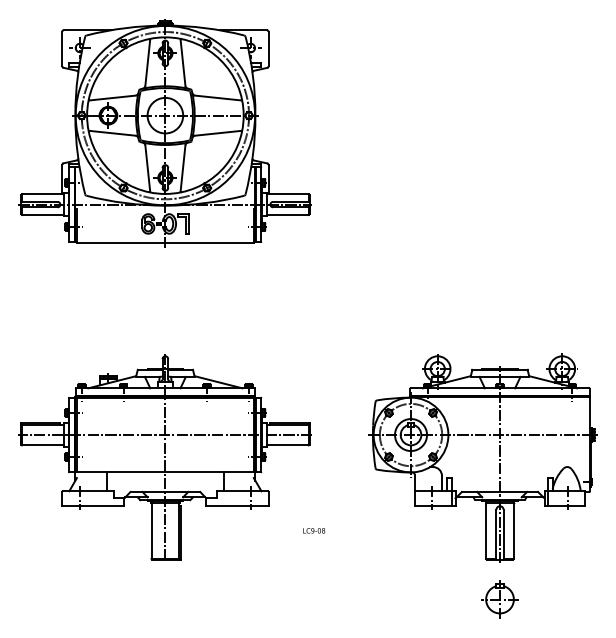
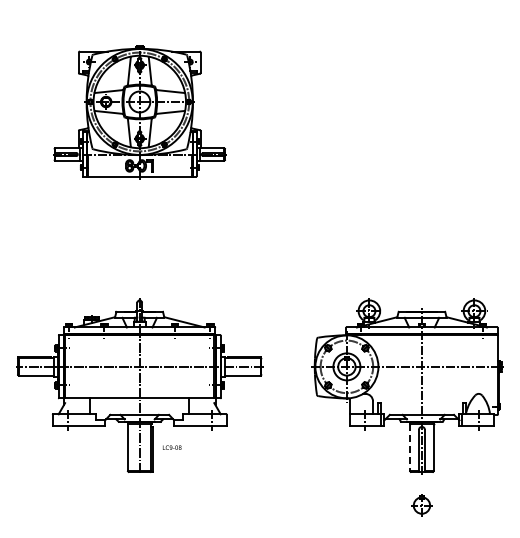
part: (165, 133) -> (139, 112), size x0.7
text: (314, 530) -> (172, 447), moved
line: (486, 530) -> (410, 447), solid -> dashed
part: (499, 599) -> (421, 505), size x0.7

